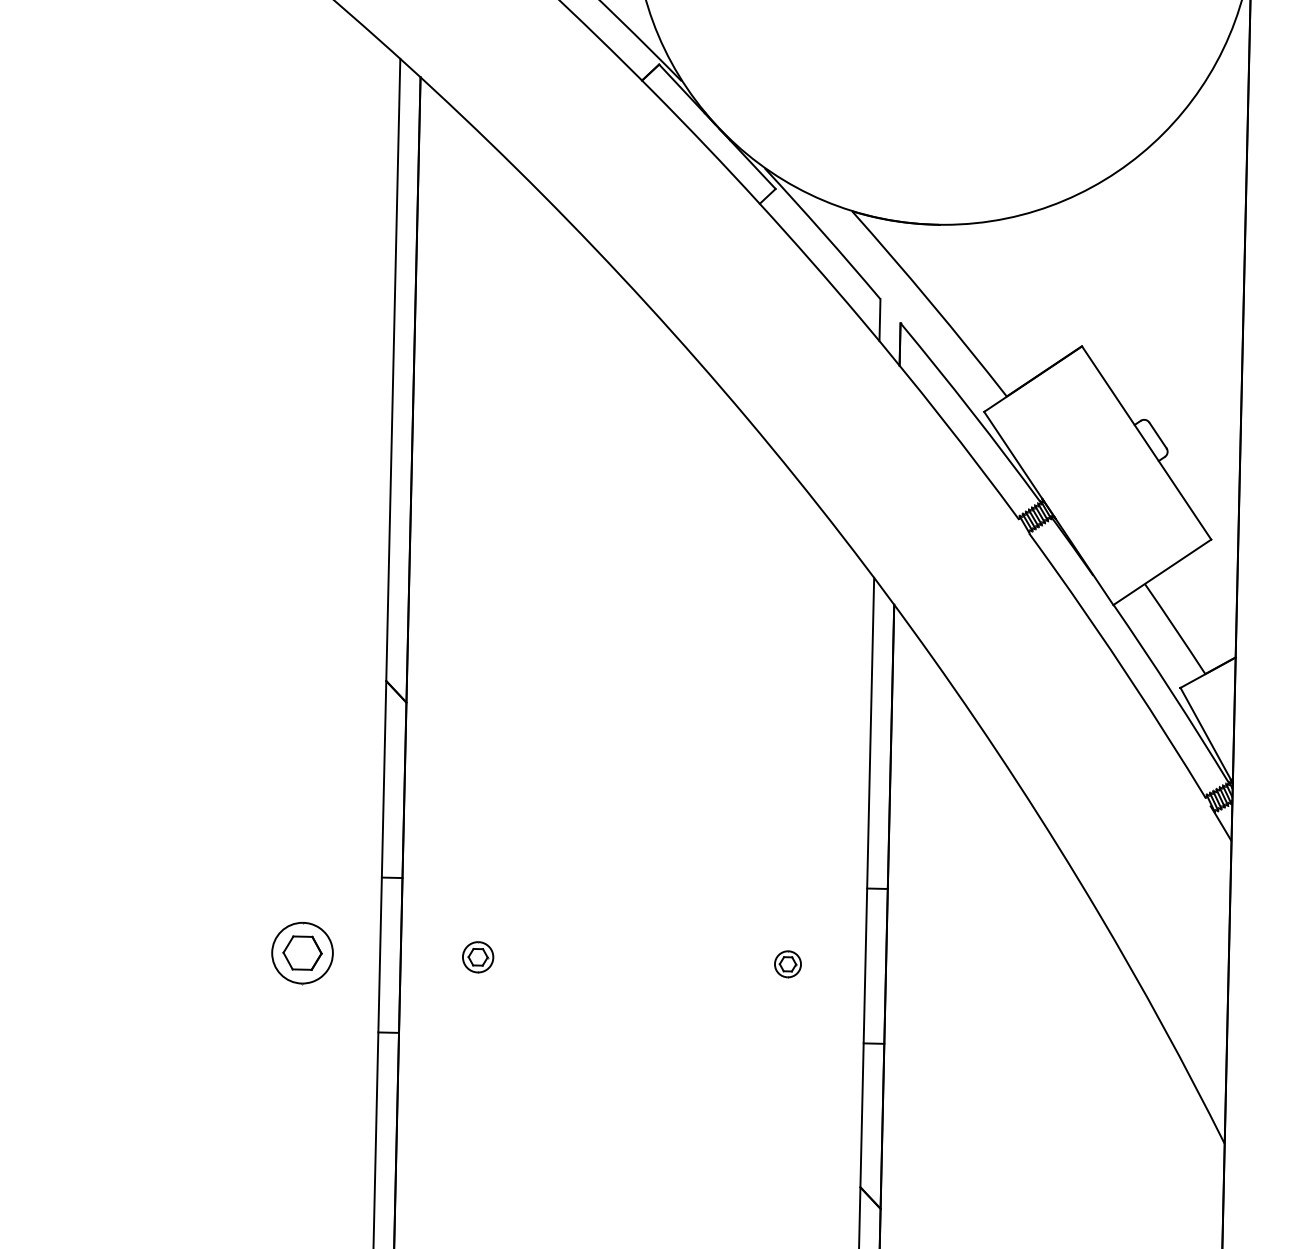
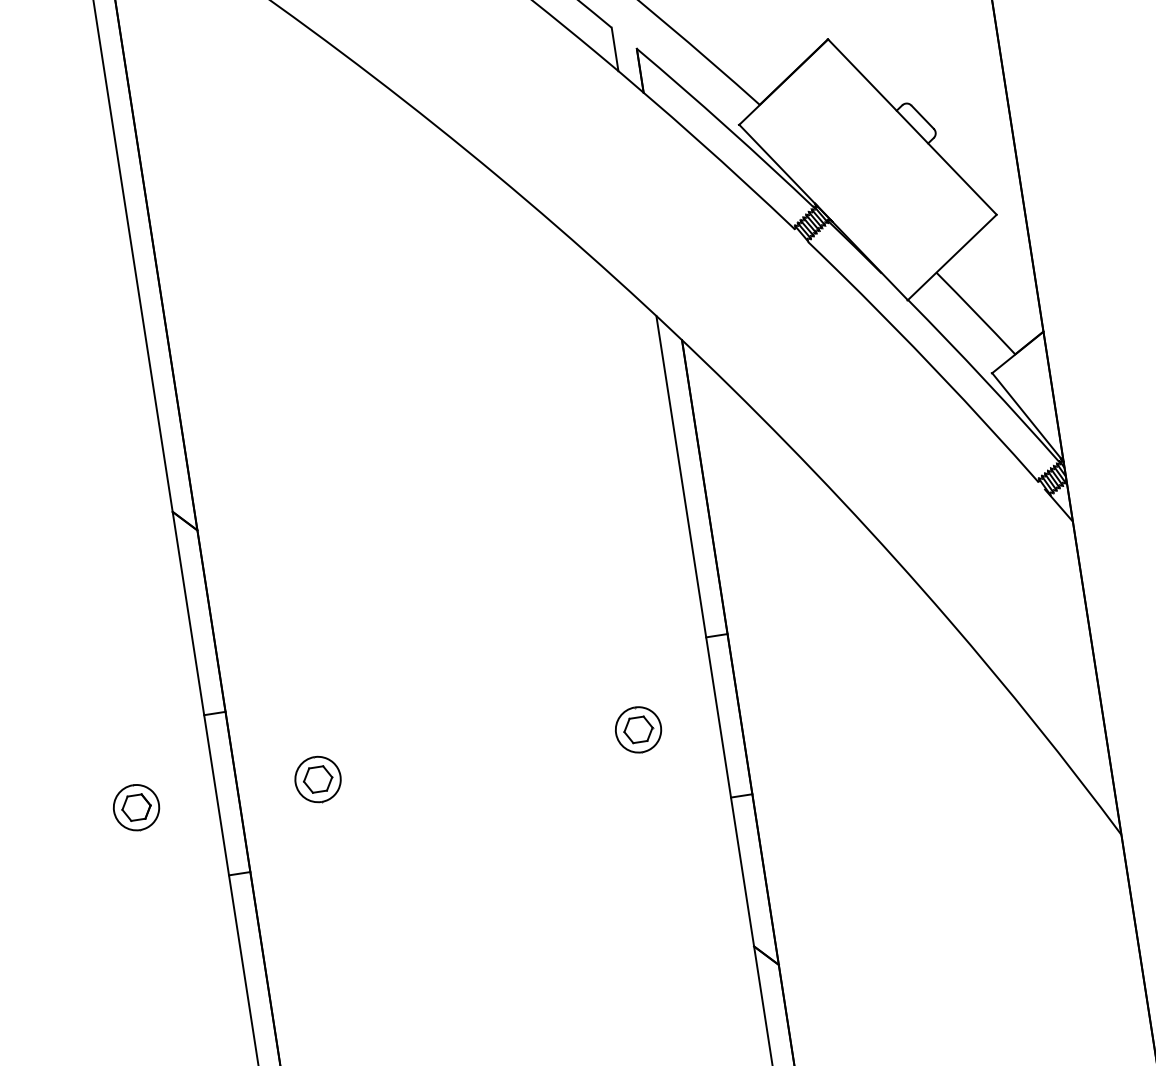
part: (302, 953) -> (136, 807), size x0.71
part: (477, 957) -> (317, 779), size x1.43
part: (787, 964) -> (638, 730), size x1.67

